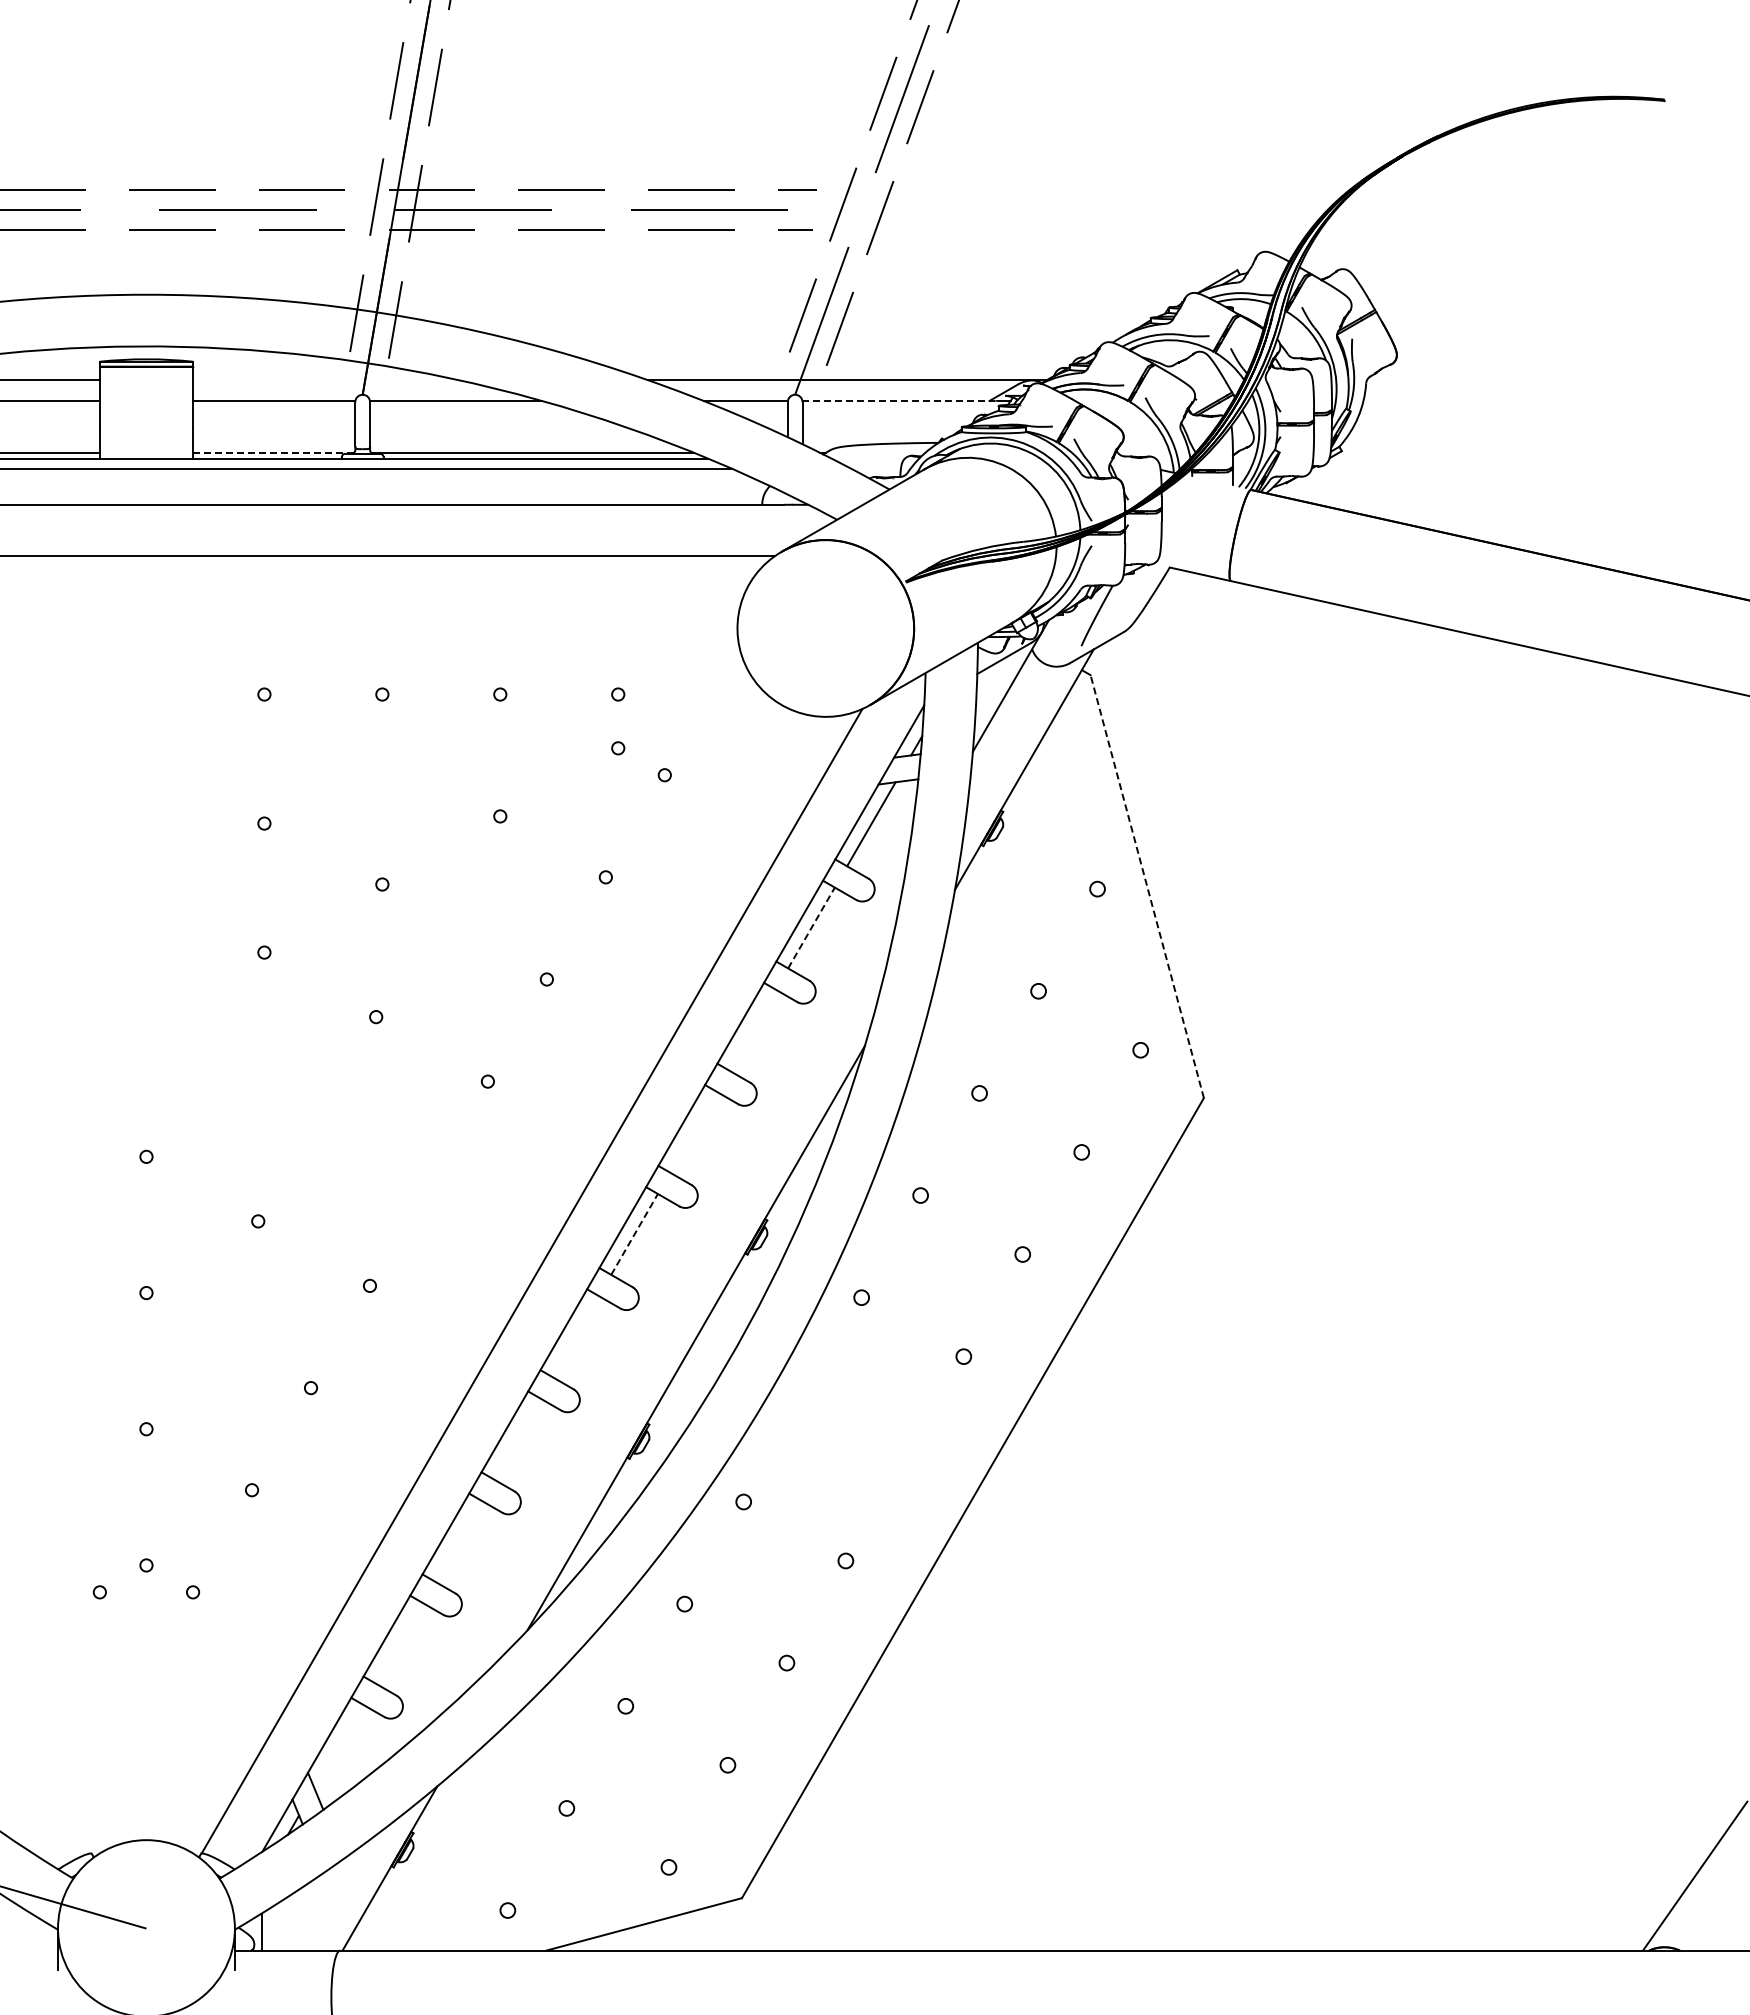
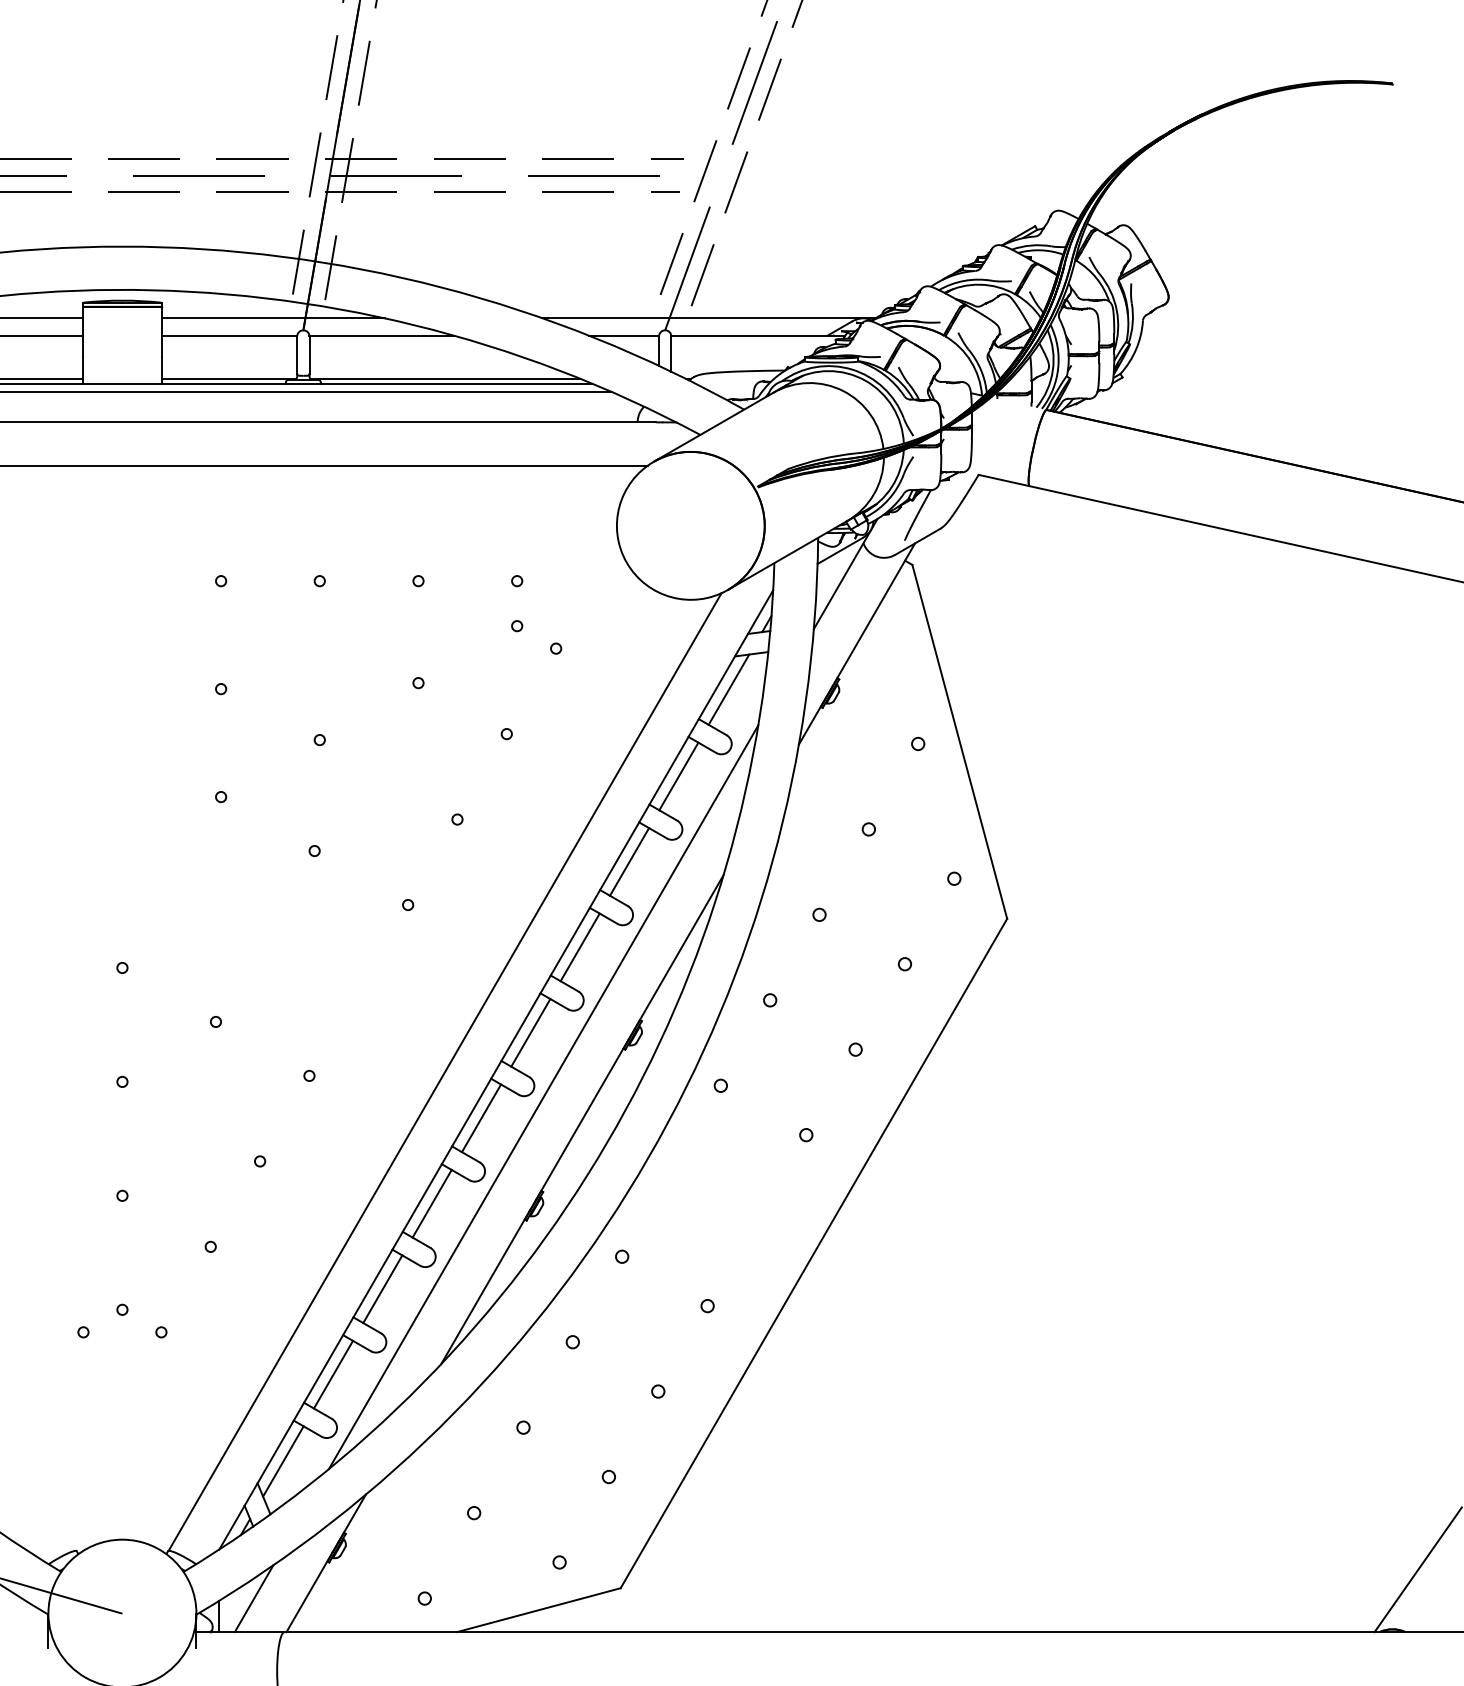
line: (326, 380) -> (273, 318), added
line: (899, 401) -> (752, 335), dashed -> solid
line: (273, 452) -> (228, 378), dashed -> solid
line: (1147, 886) -> (960, 741), dashed -> solid
line: (811, 928) -> (678, 776), dashed -> solid
line: (752, 1029) -> (629, 861), added
line: (693, 1131) -> (580, 946), added
line: (634, 1234) -> (530, 1032), dashed -> solid
line: (649, 1310) -> (543, 1096), added
line: (575, 1336) -> (481, 1118), added
line: (516, 1438) -> (432, 1203), added
line: (457, 1540) -> (382, 1288), added
line: (398, 1642) -> (333, 1374), added
line: (338, 1746) -> (283, 1461), added
line: (303, 1910) -> (253, 1598), added

